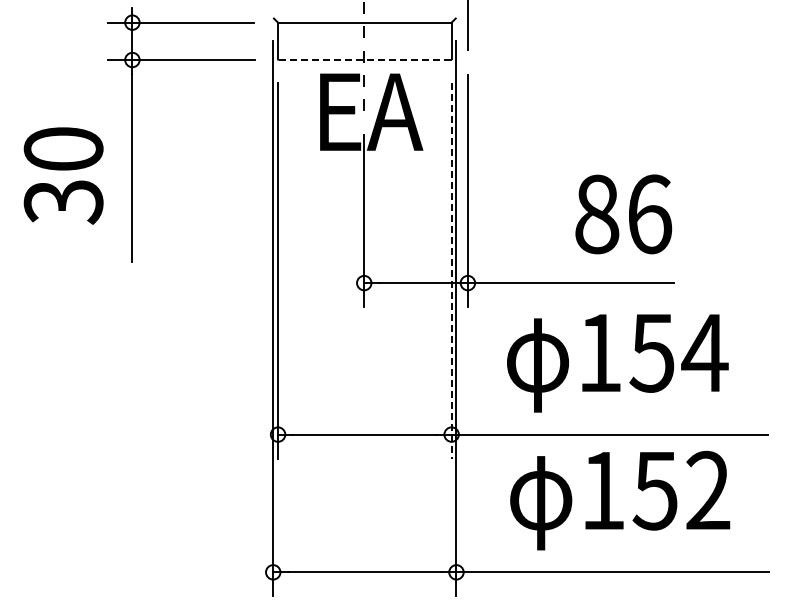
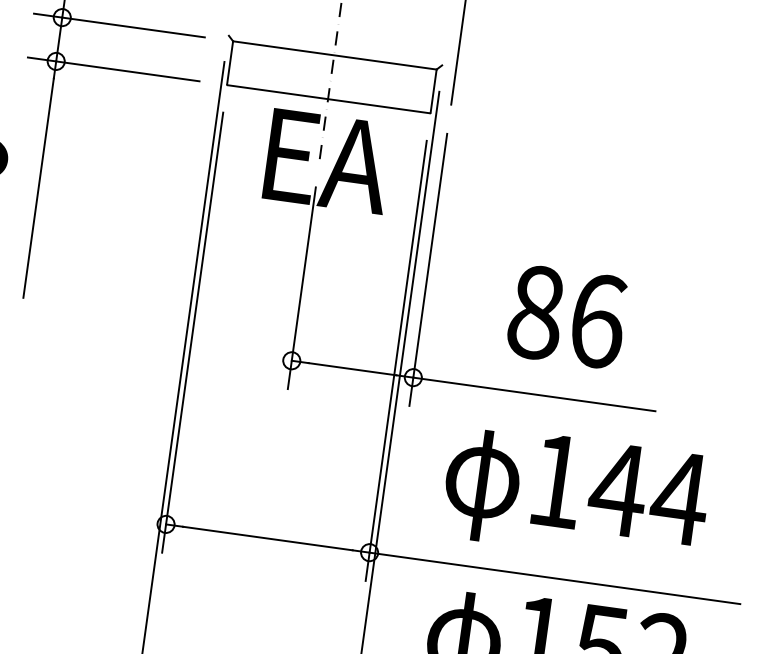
line: (364, 60) -> (328, 99), dashed -> solid
text: (623, 214) -> (567, 316), moved
line: (451, 271) -> (395, 361), dashed -> solid
text: (652, 353) -> (618, 490), 154 -> 144

